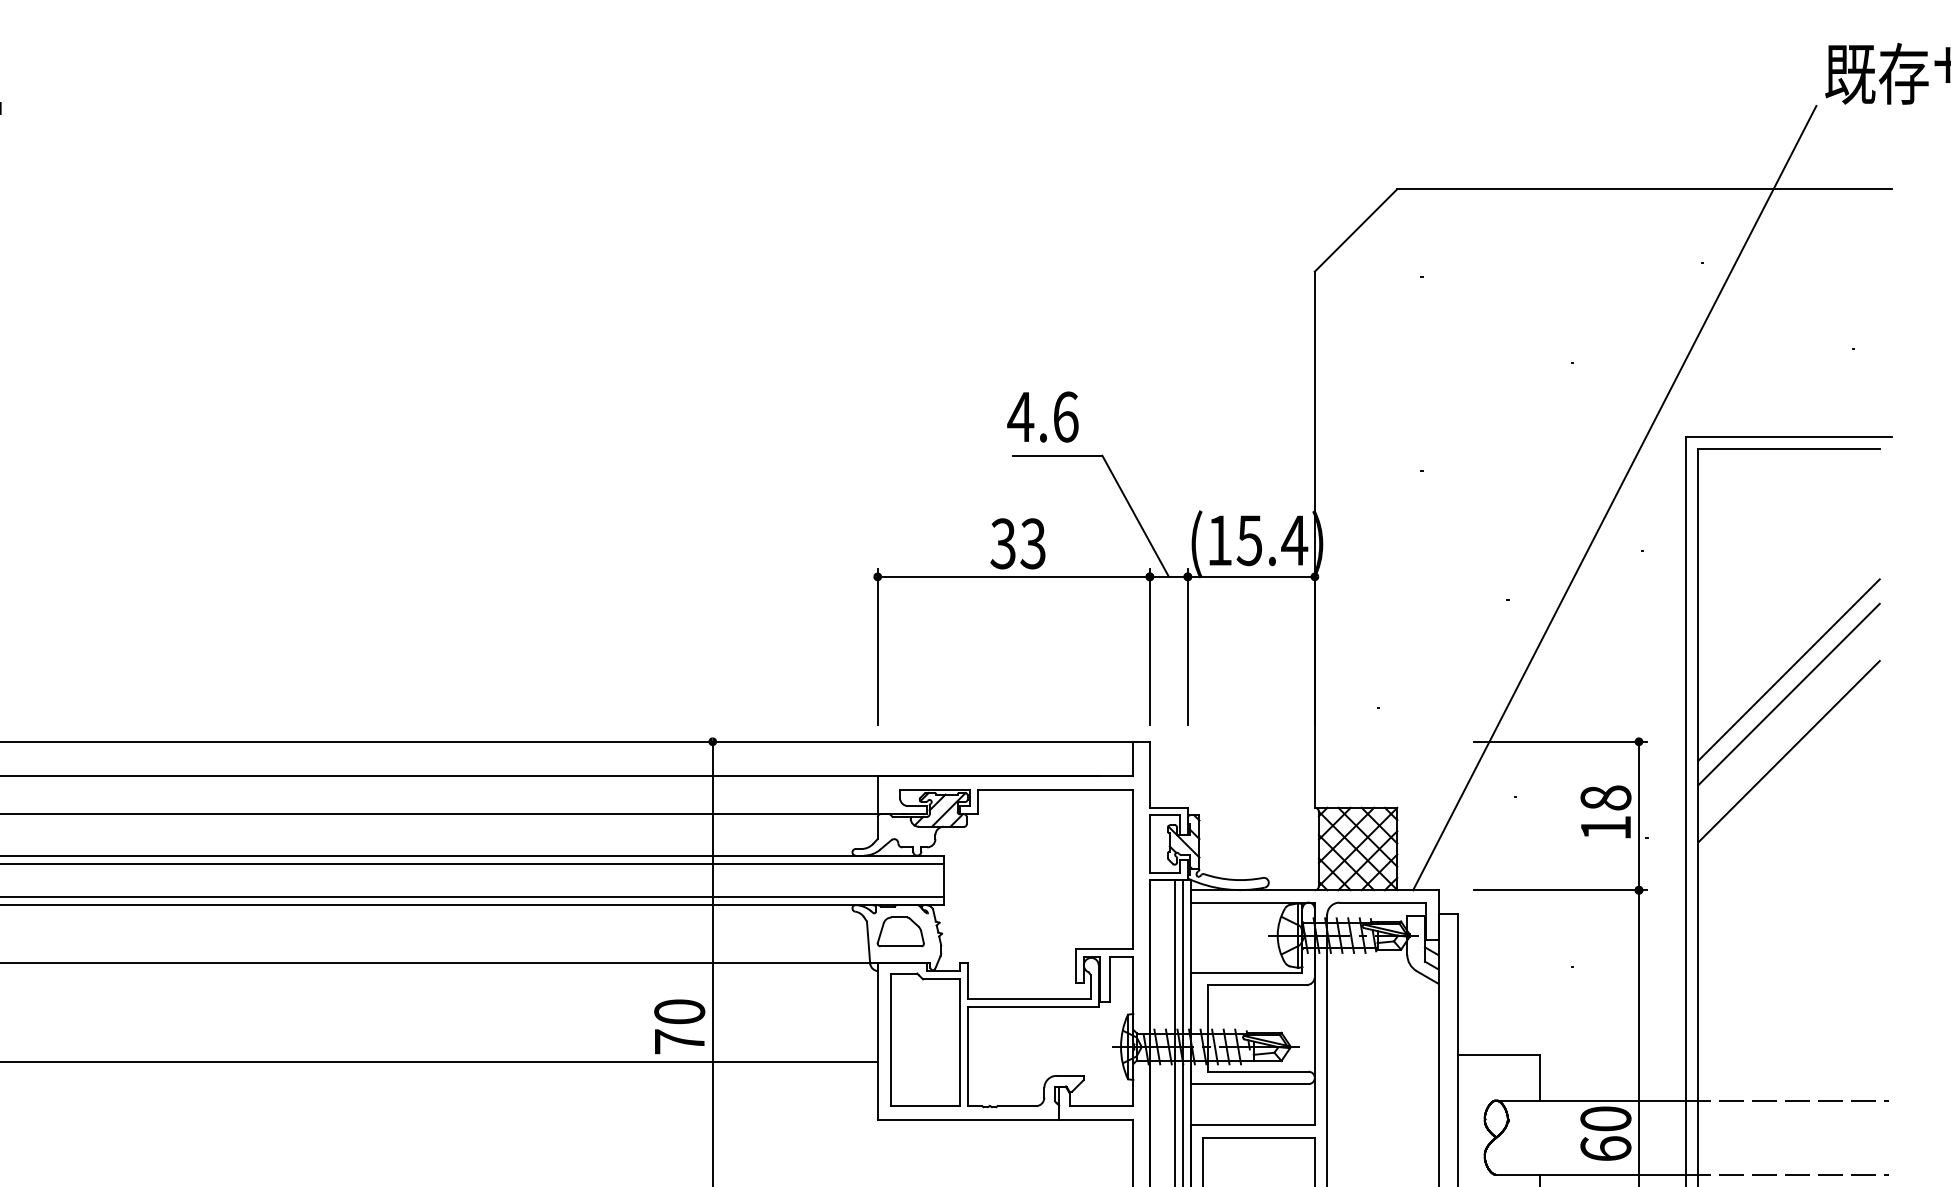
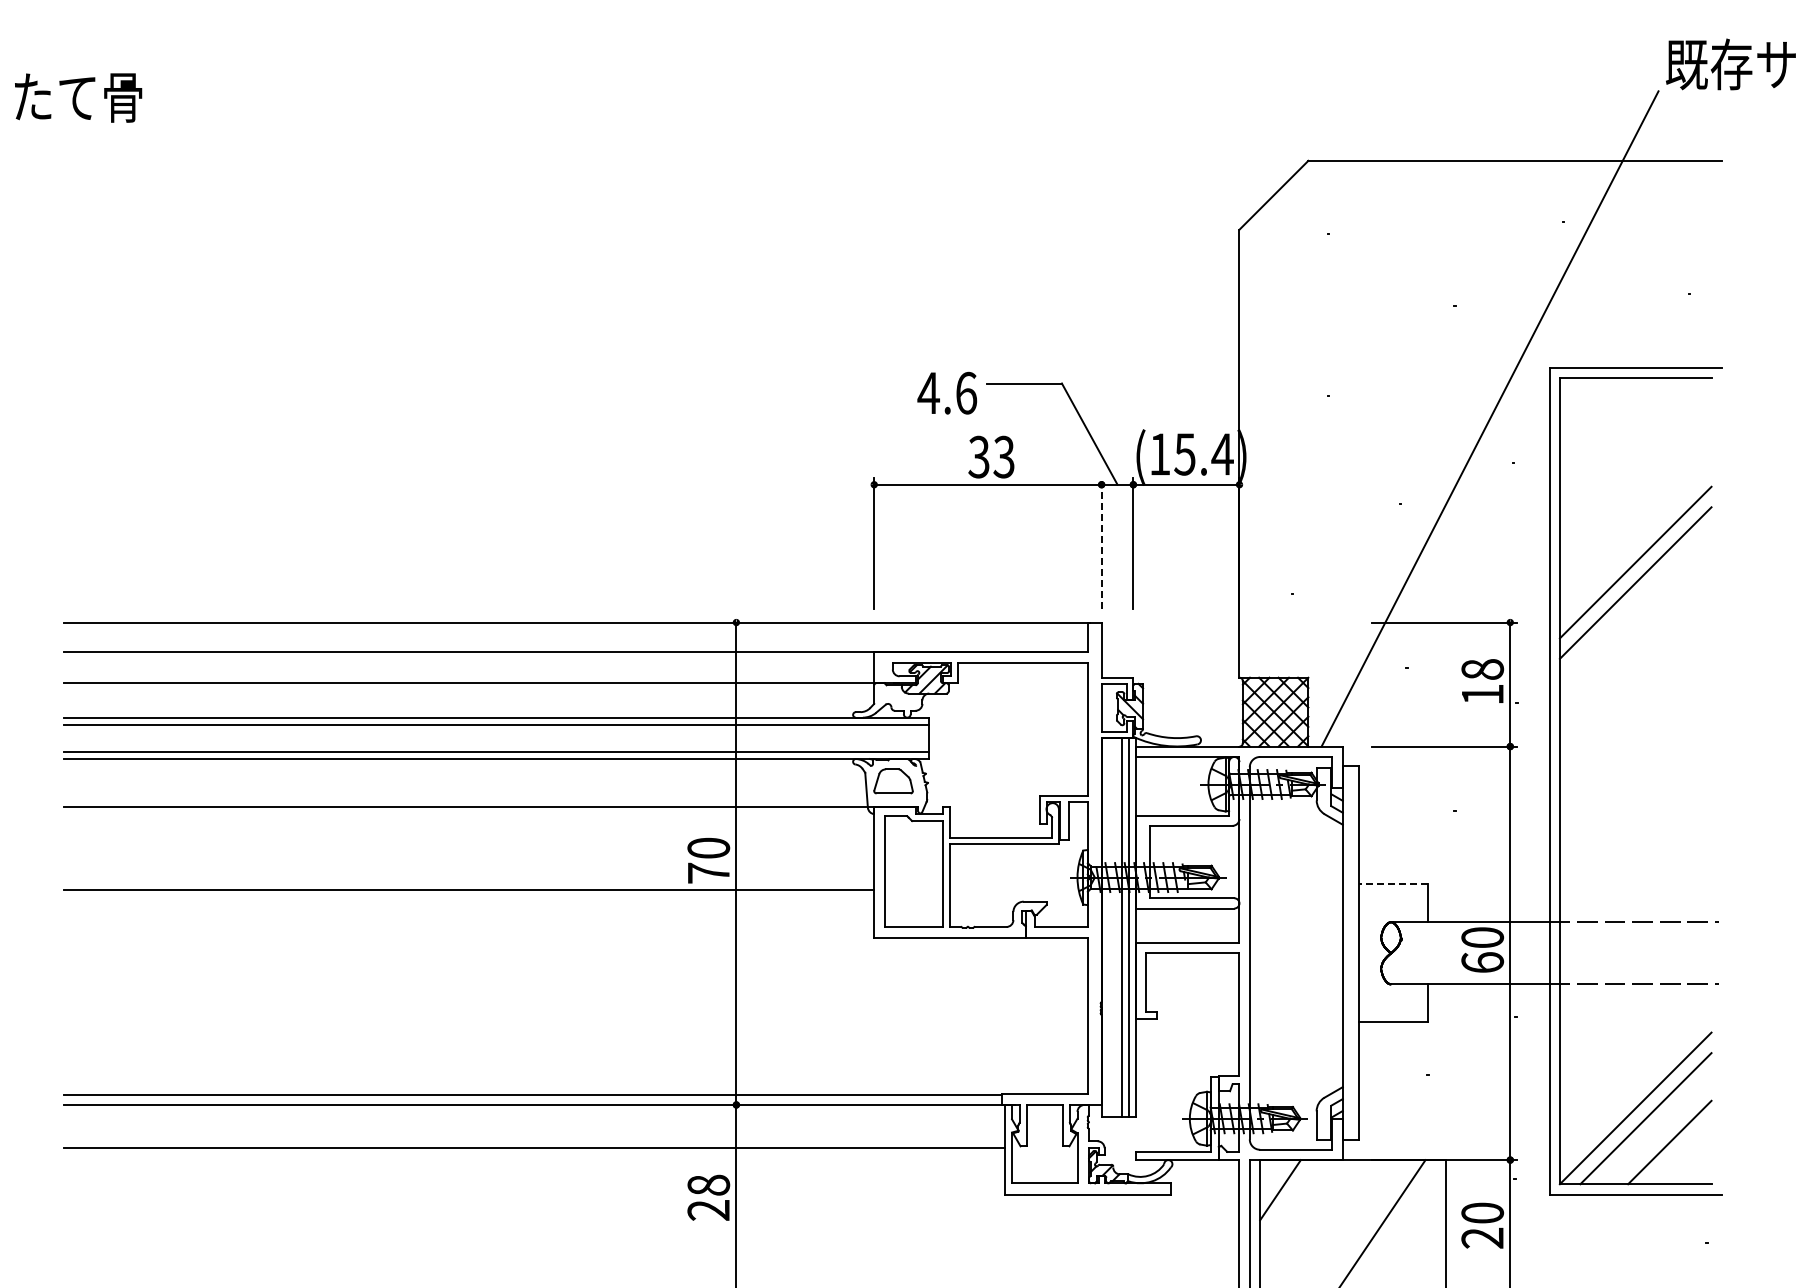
text: (1043, 416) -> (947, 392), moved
line: (1149, 645) -> (1101, 542), solid -> dashed
line: (1788, 751) -> (1635, 630), removed
line: (1497, 1055) -> (1392, 884), solid -> dashed

